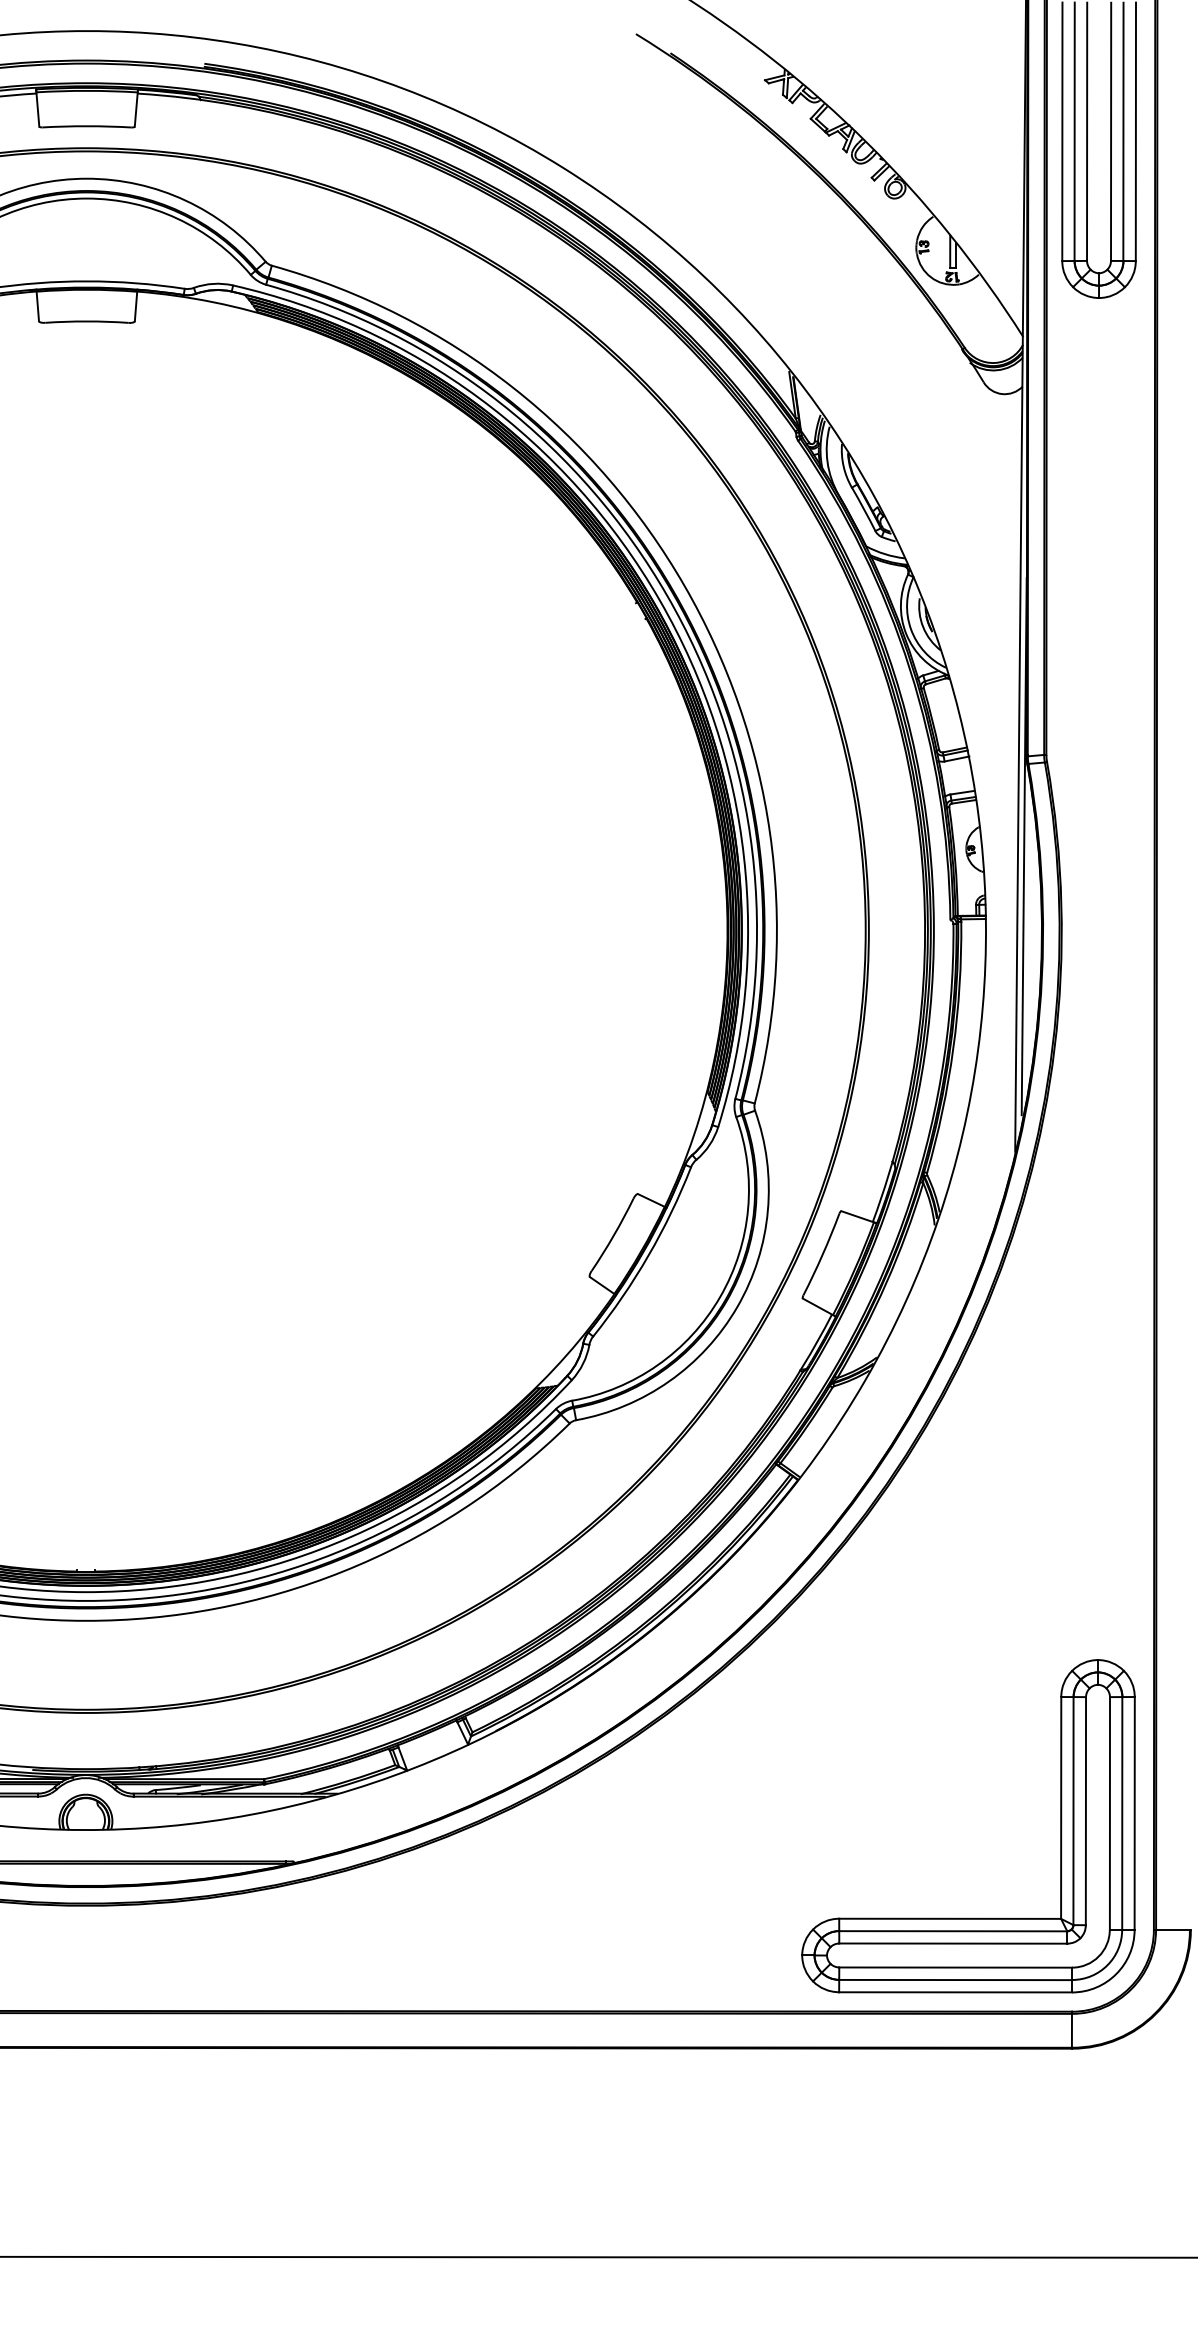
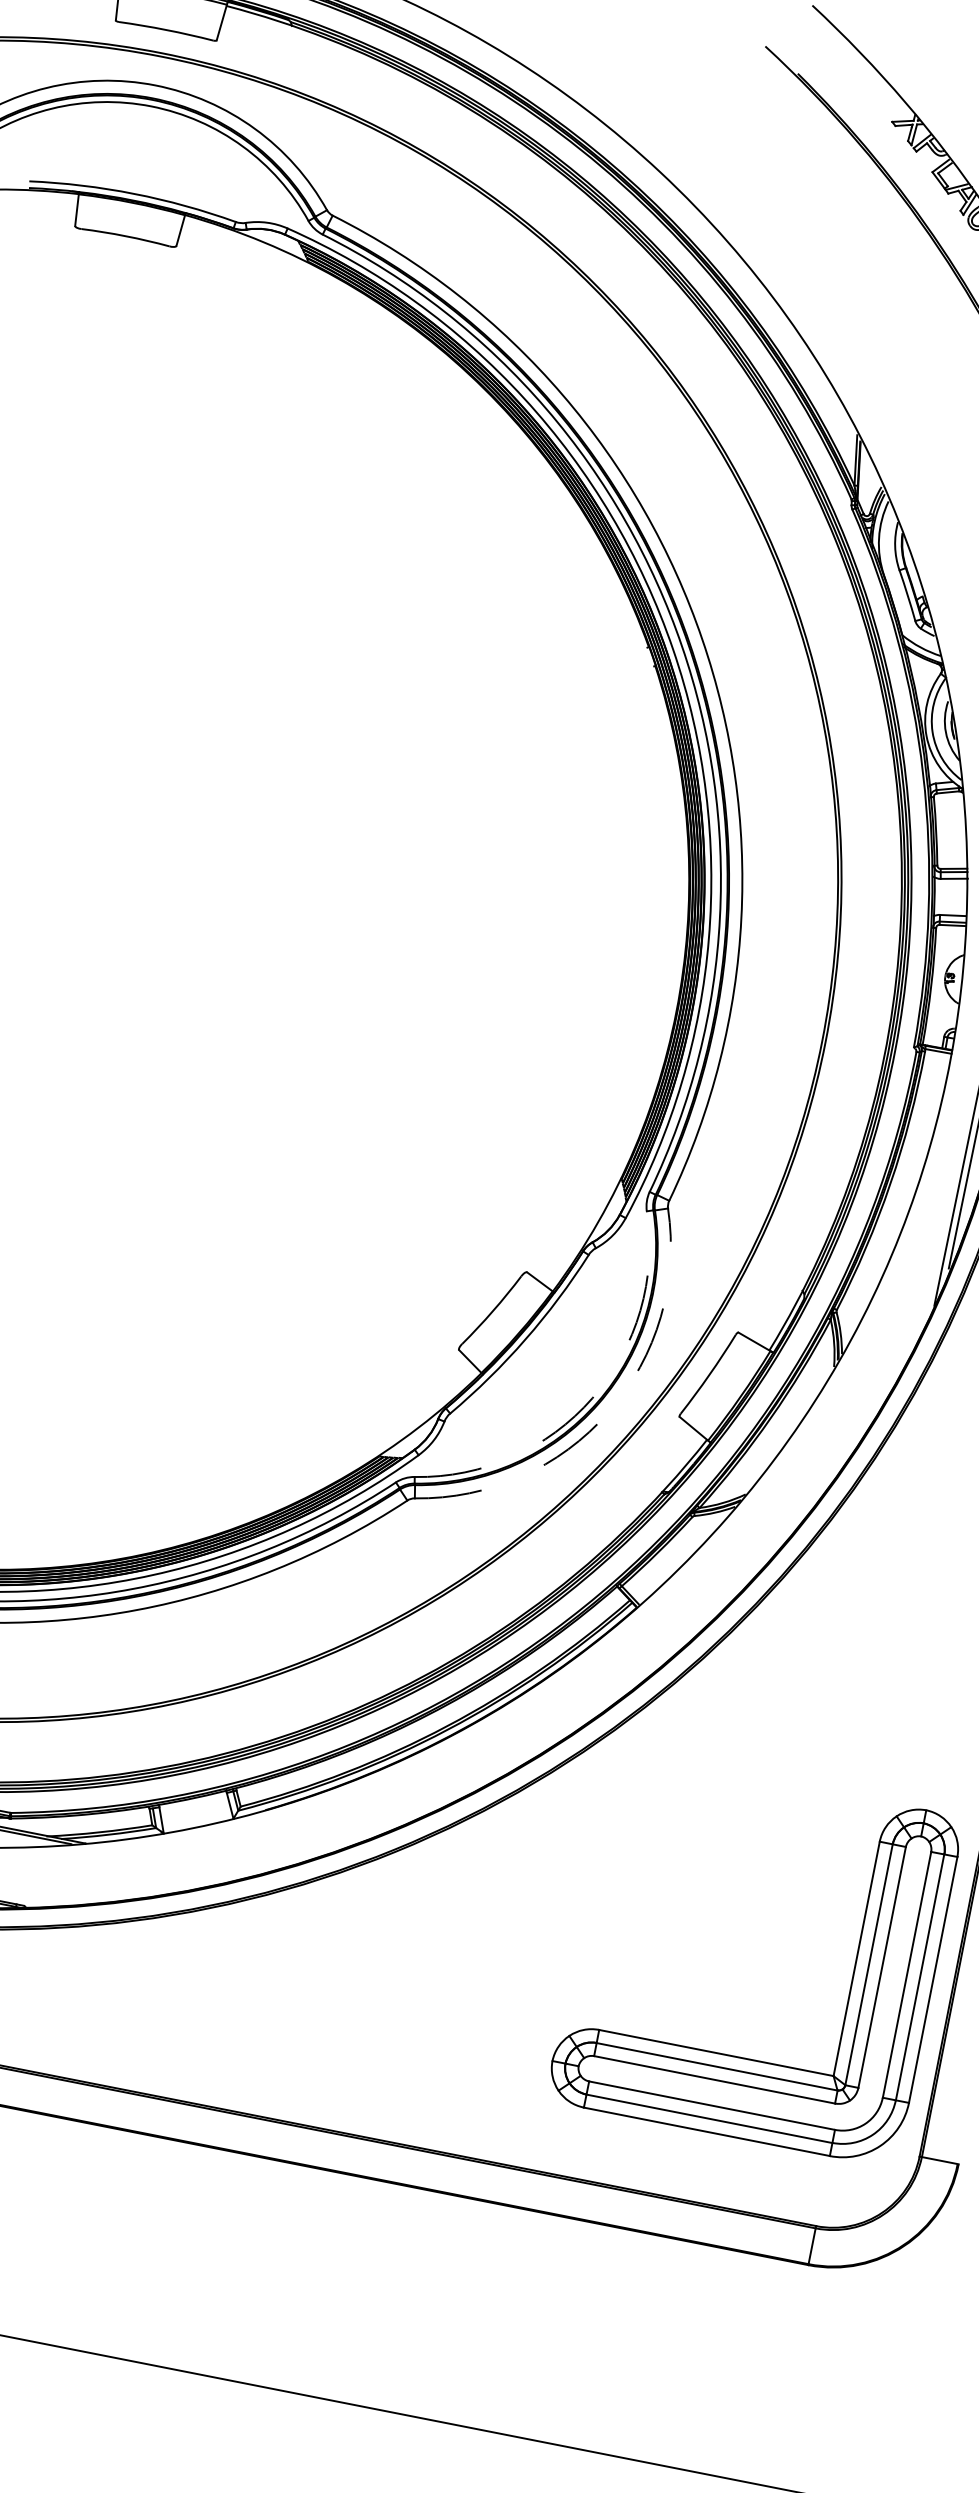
arc: (720, 1297) -> (592, 1398), solid -> dashed
arc: (737, 1306) -> (608, 1411), solid -> dashed
part: (968, 1917) -> (736, 2055), moved

